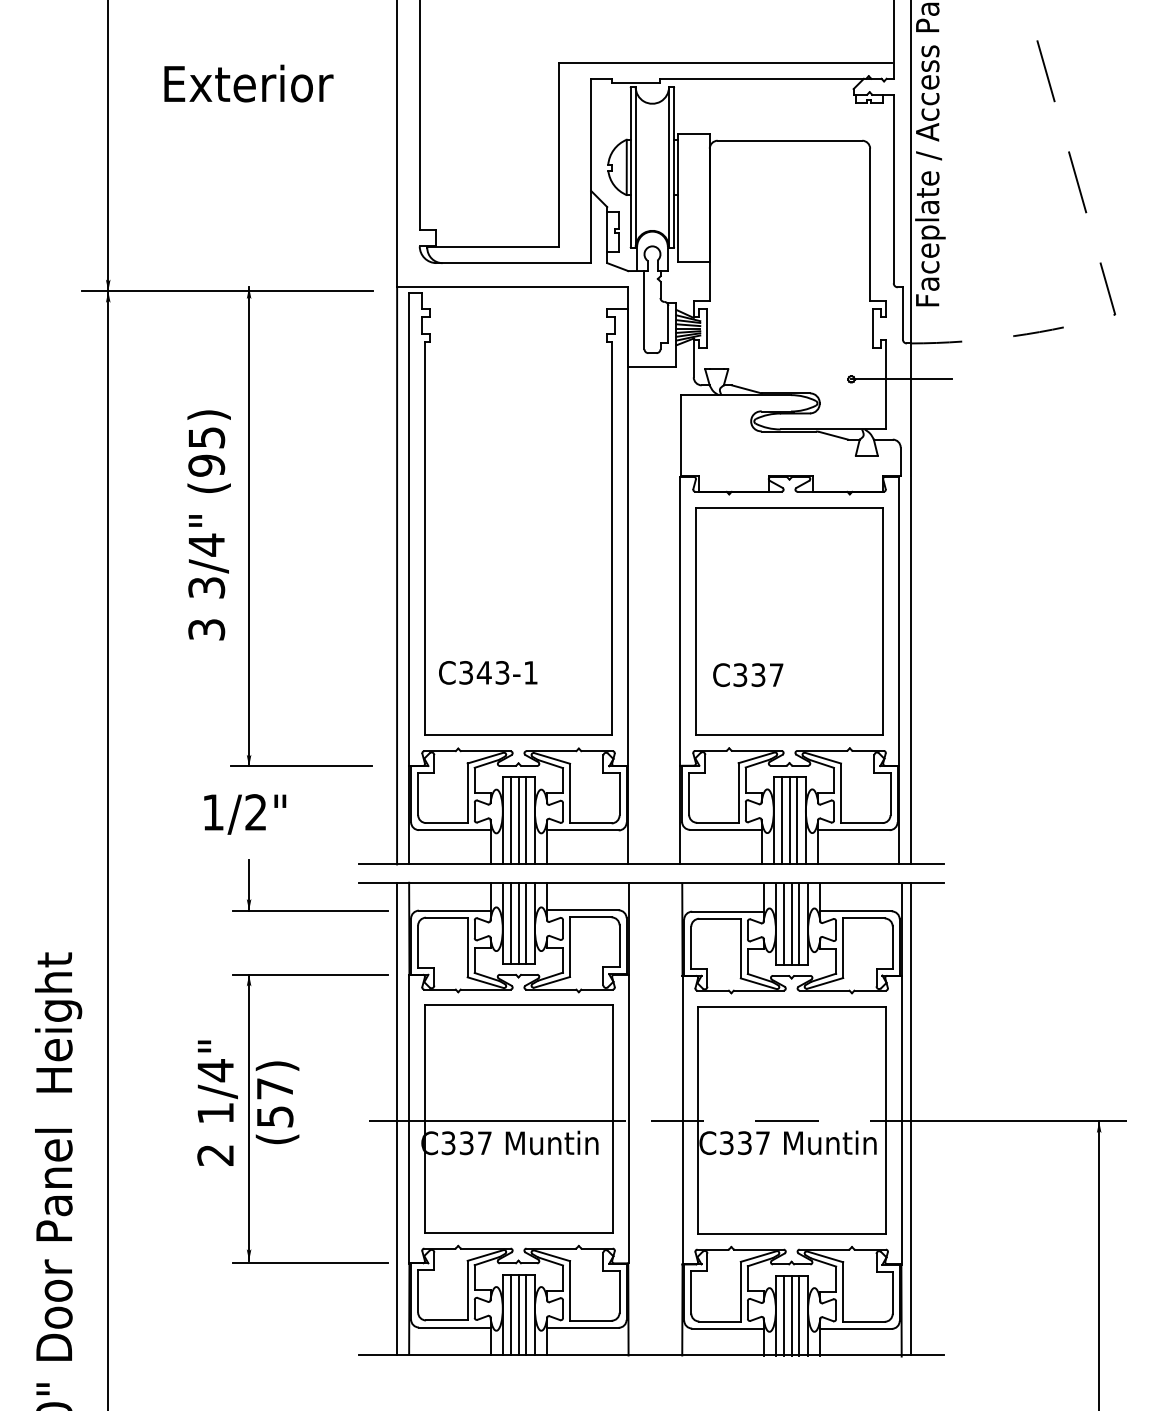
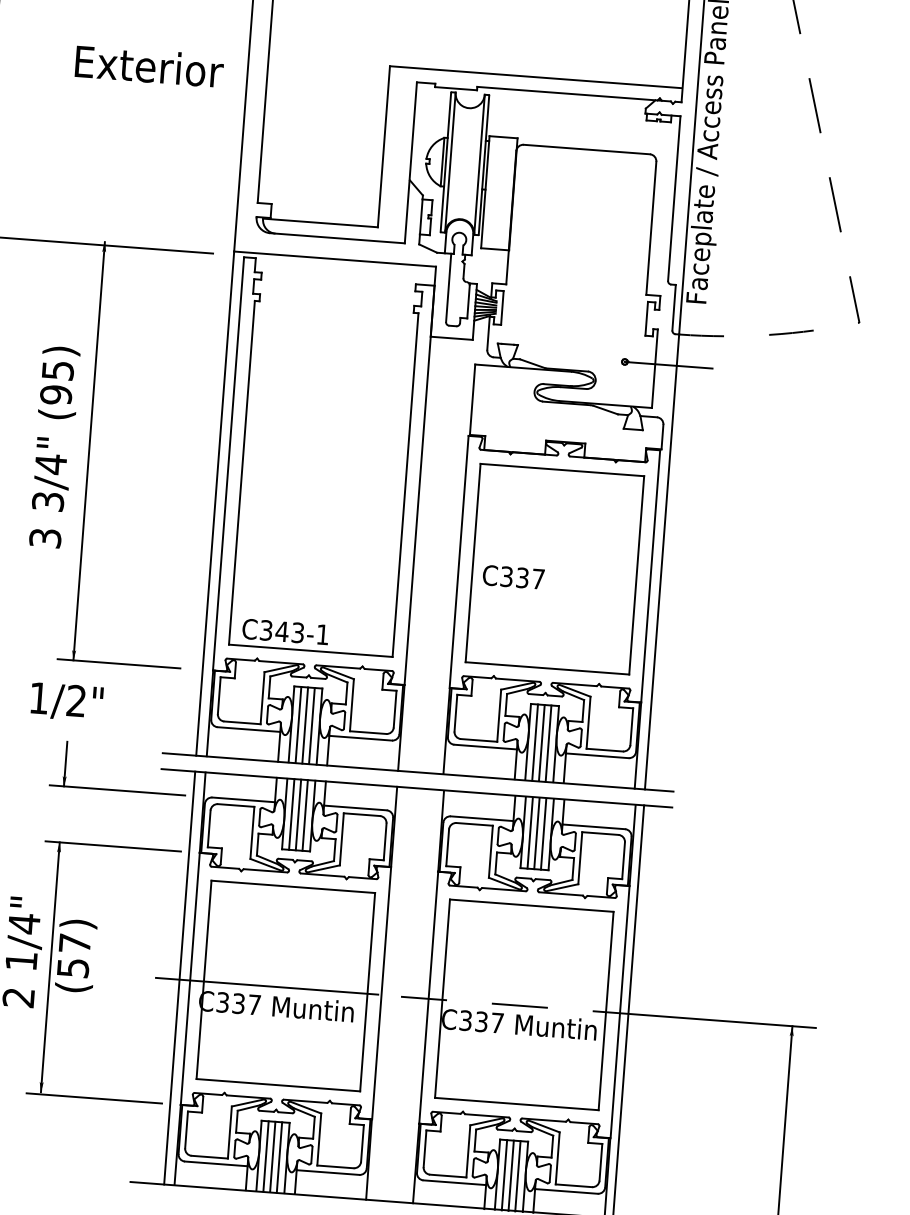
text: (248, 83) -> (149, 66), moved
text: (488, 672) -> (285, 631), moved
text: (748, 674) -> (513, 576), moved

